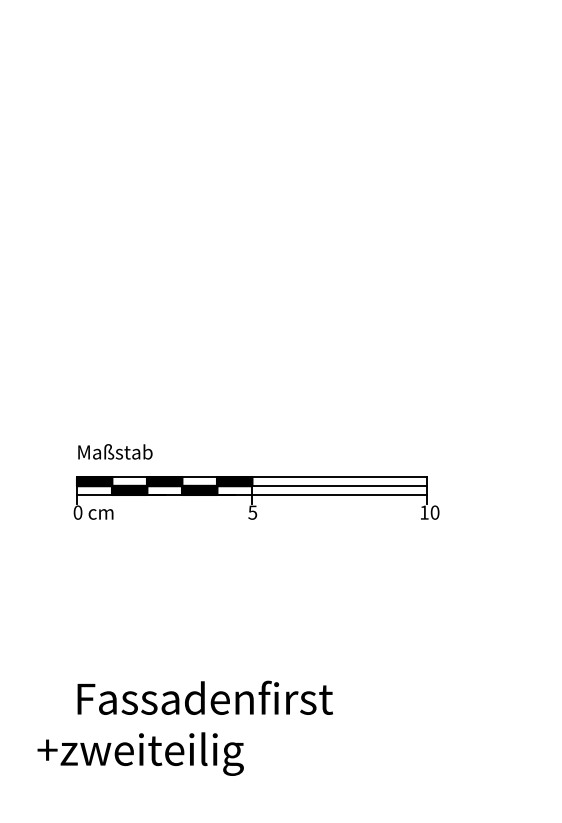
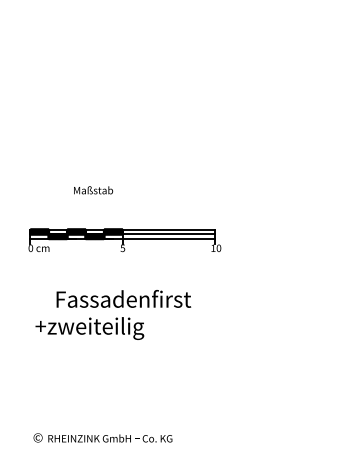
text: (115, 452) -> (93, 190), moved
text: (185, 727) -> (113, 314), moved

